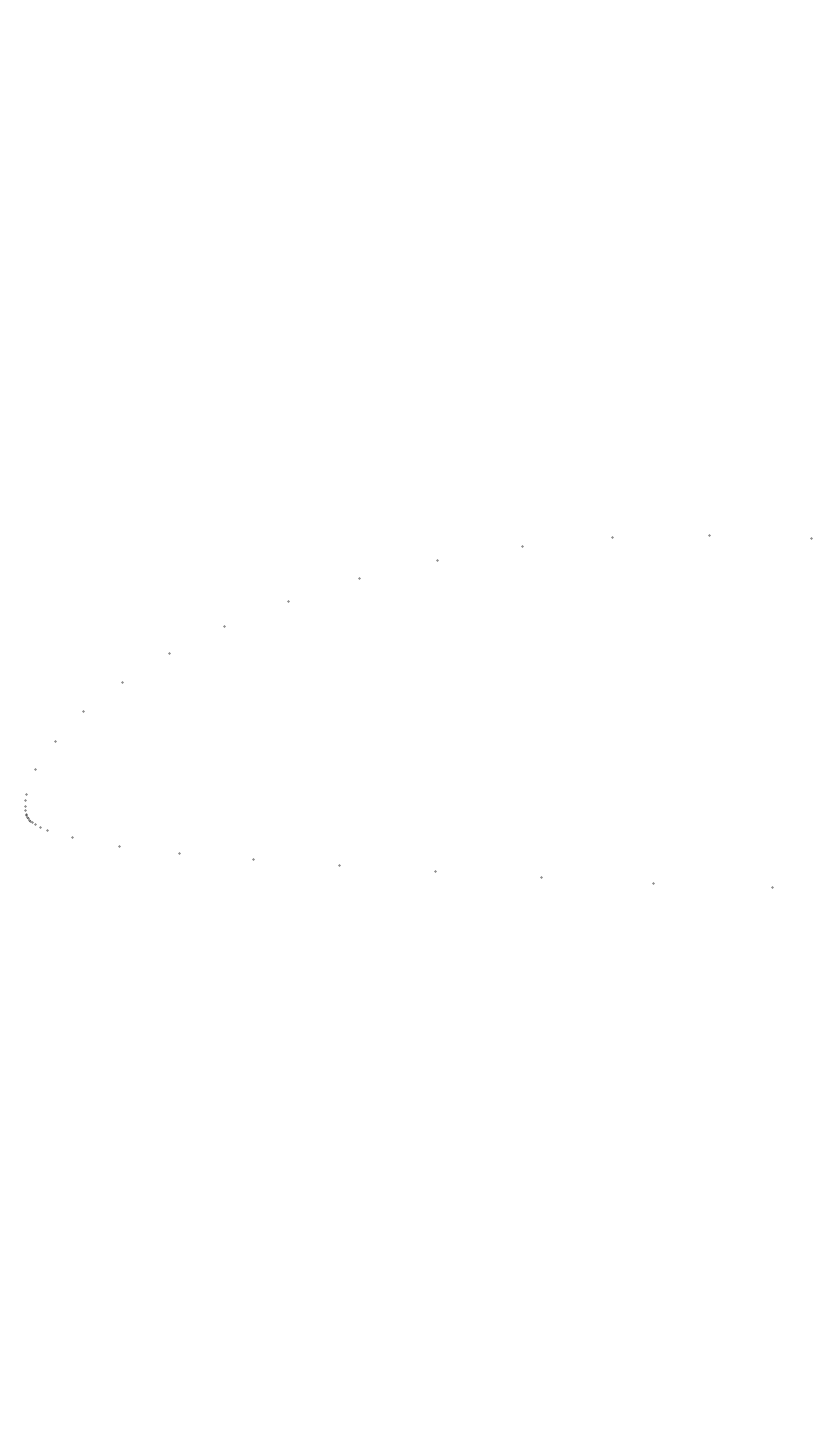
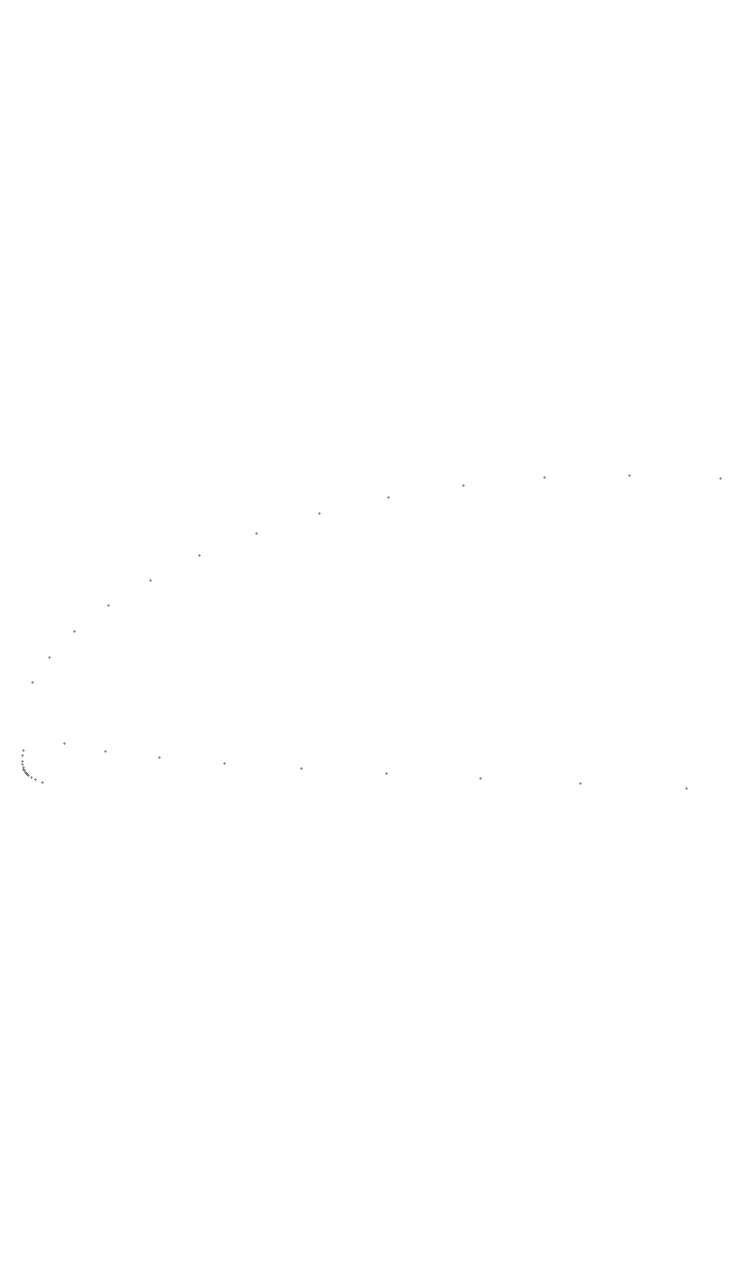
part: (27, 814) -> (24, 768), moved

